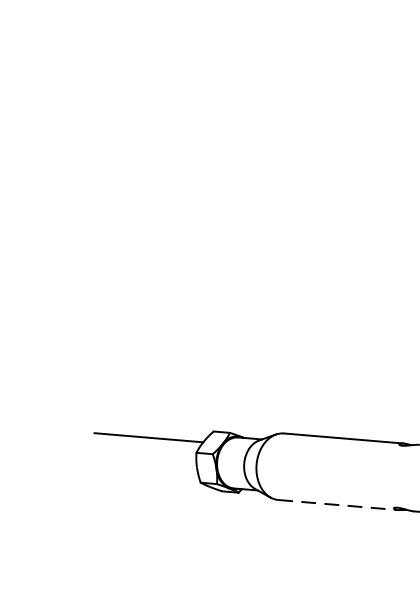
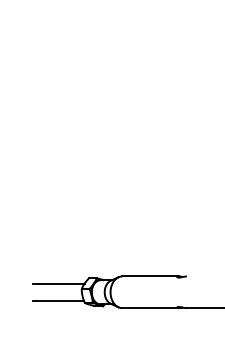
line: (145, 472) -> (58, 300), added
line: (339, 505) -> (151, 308), dashed -> solid

